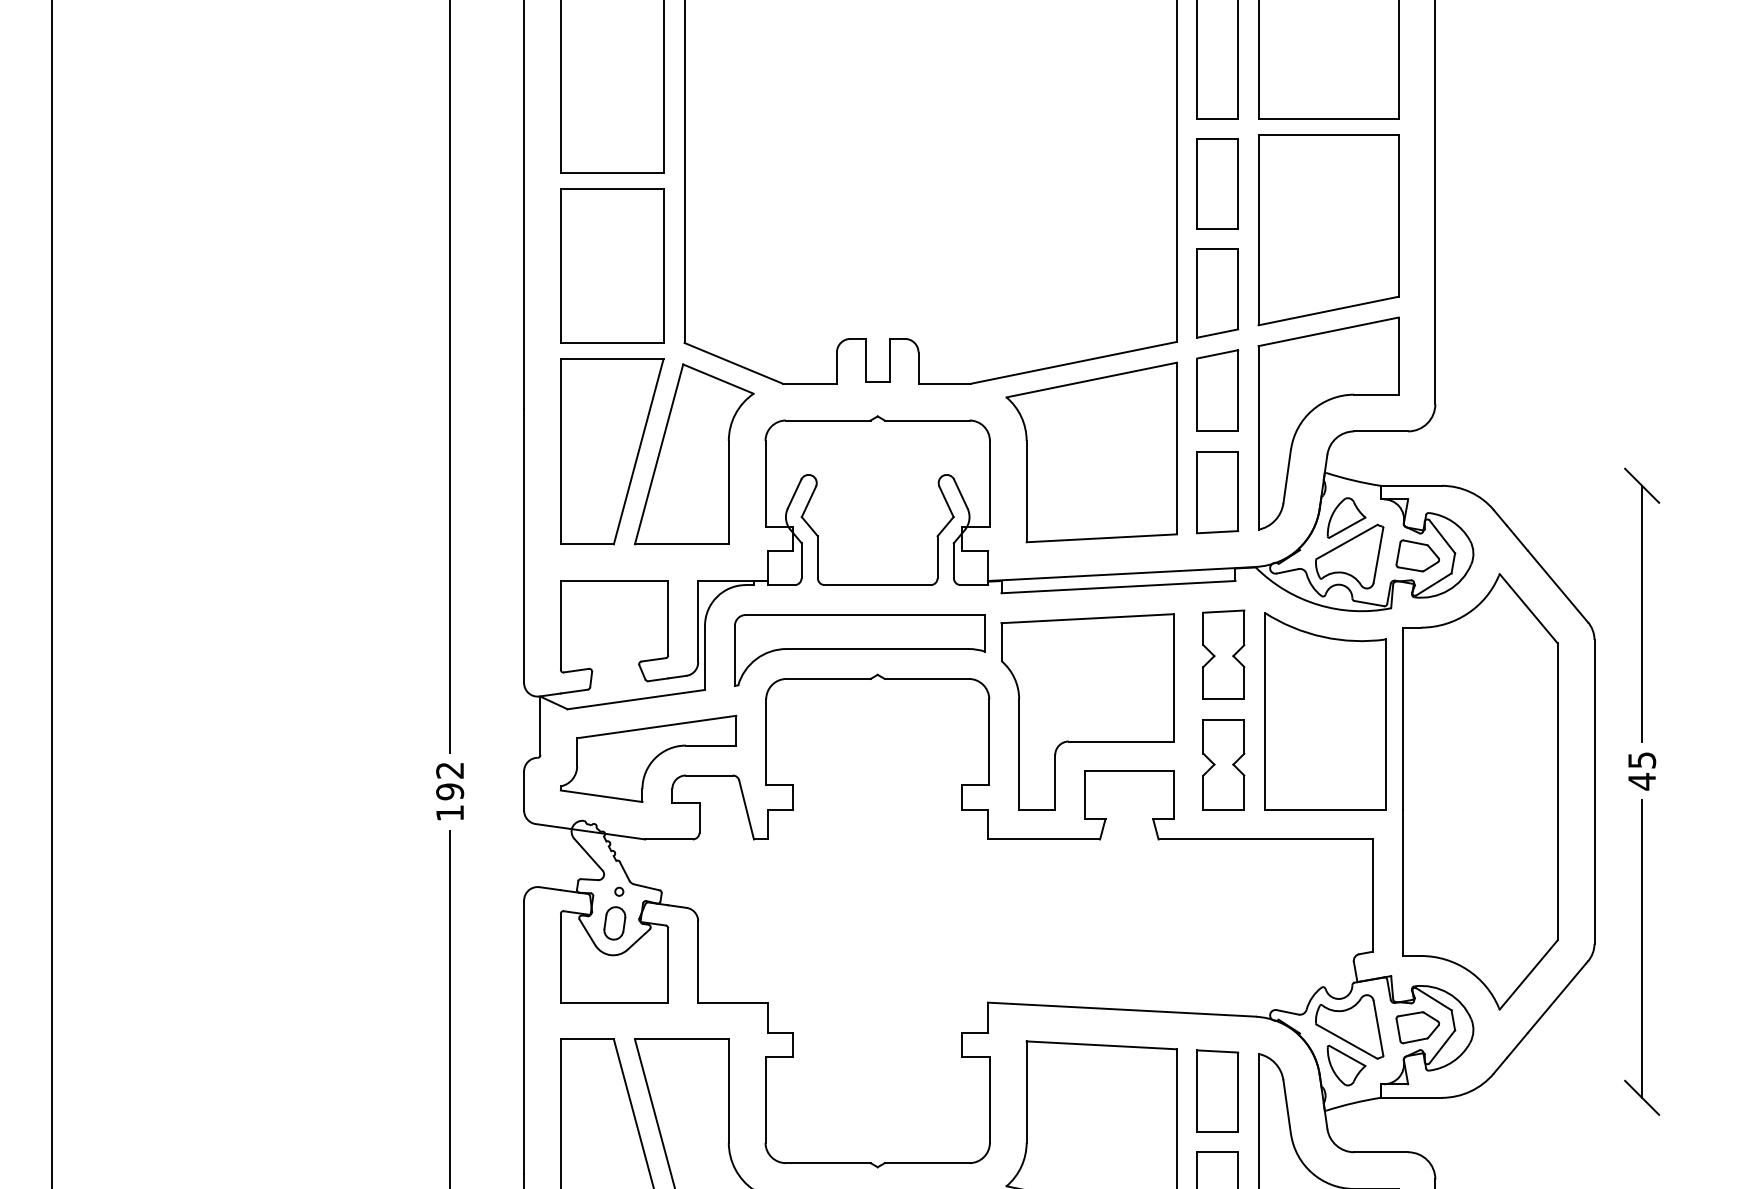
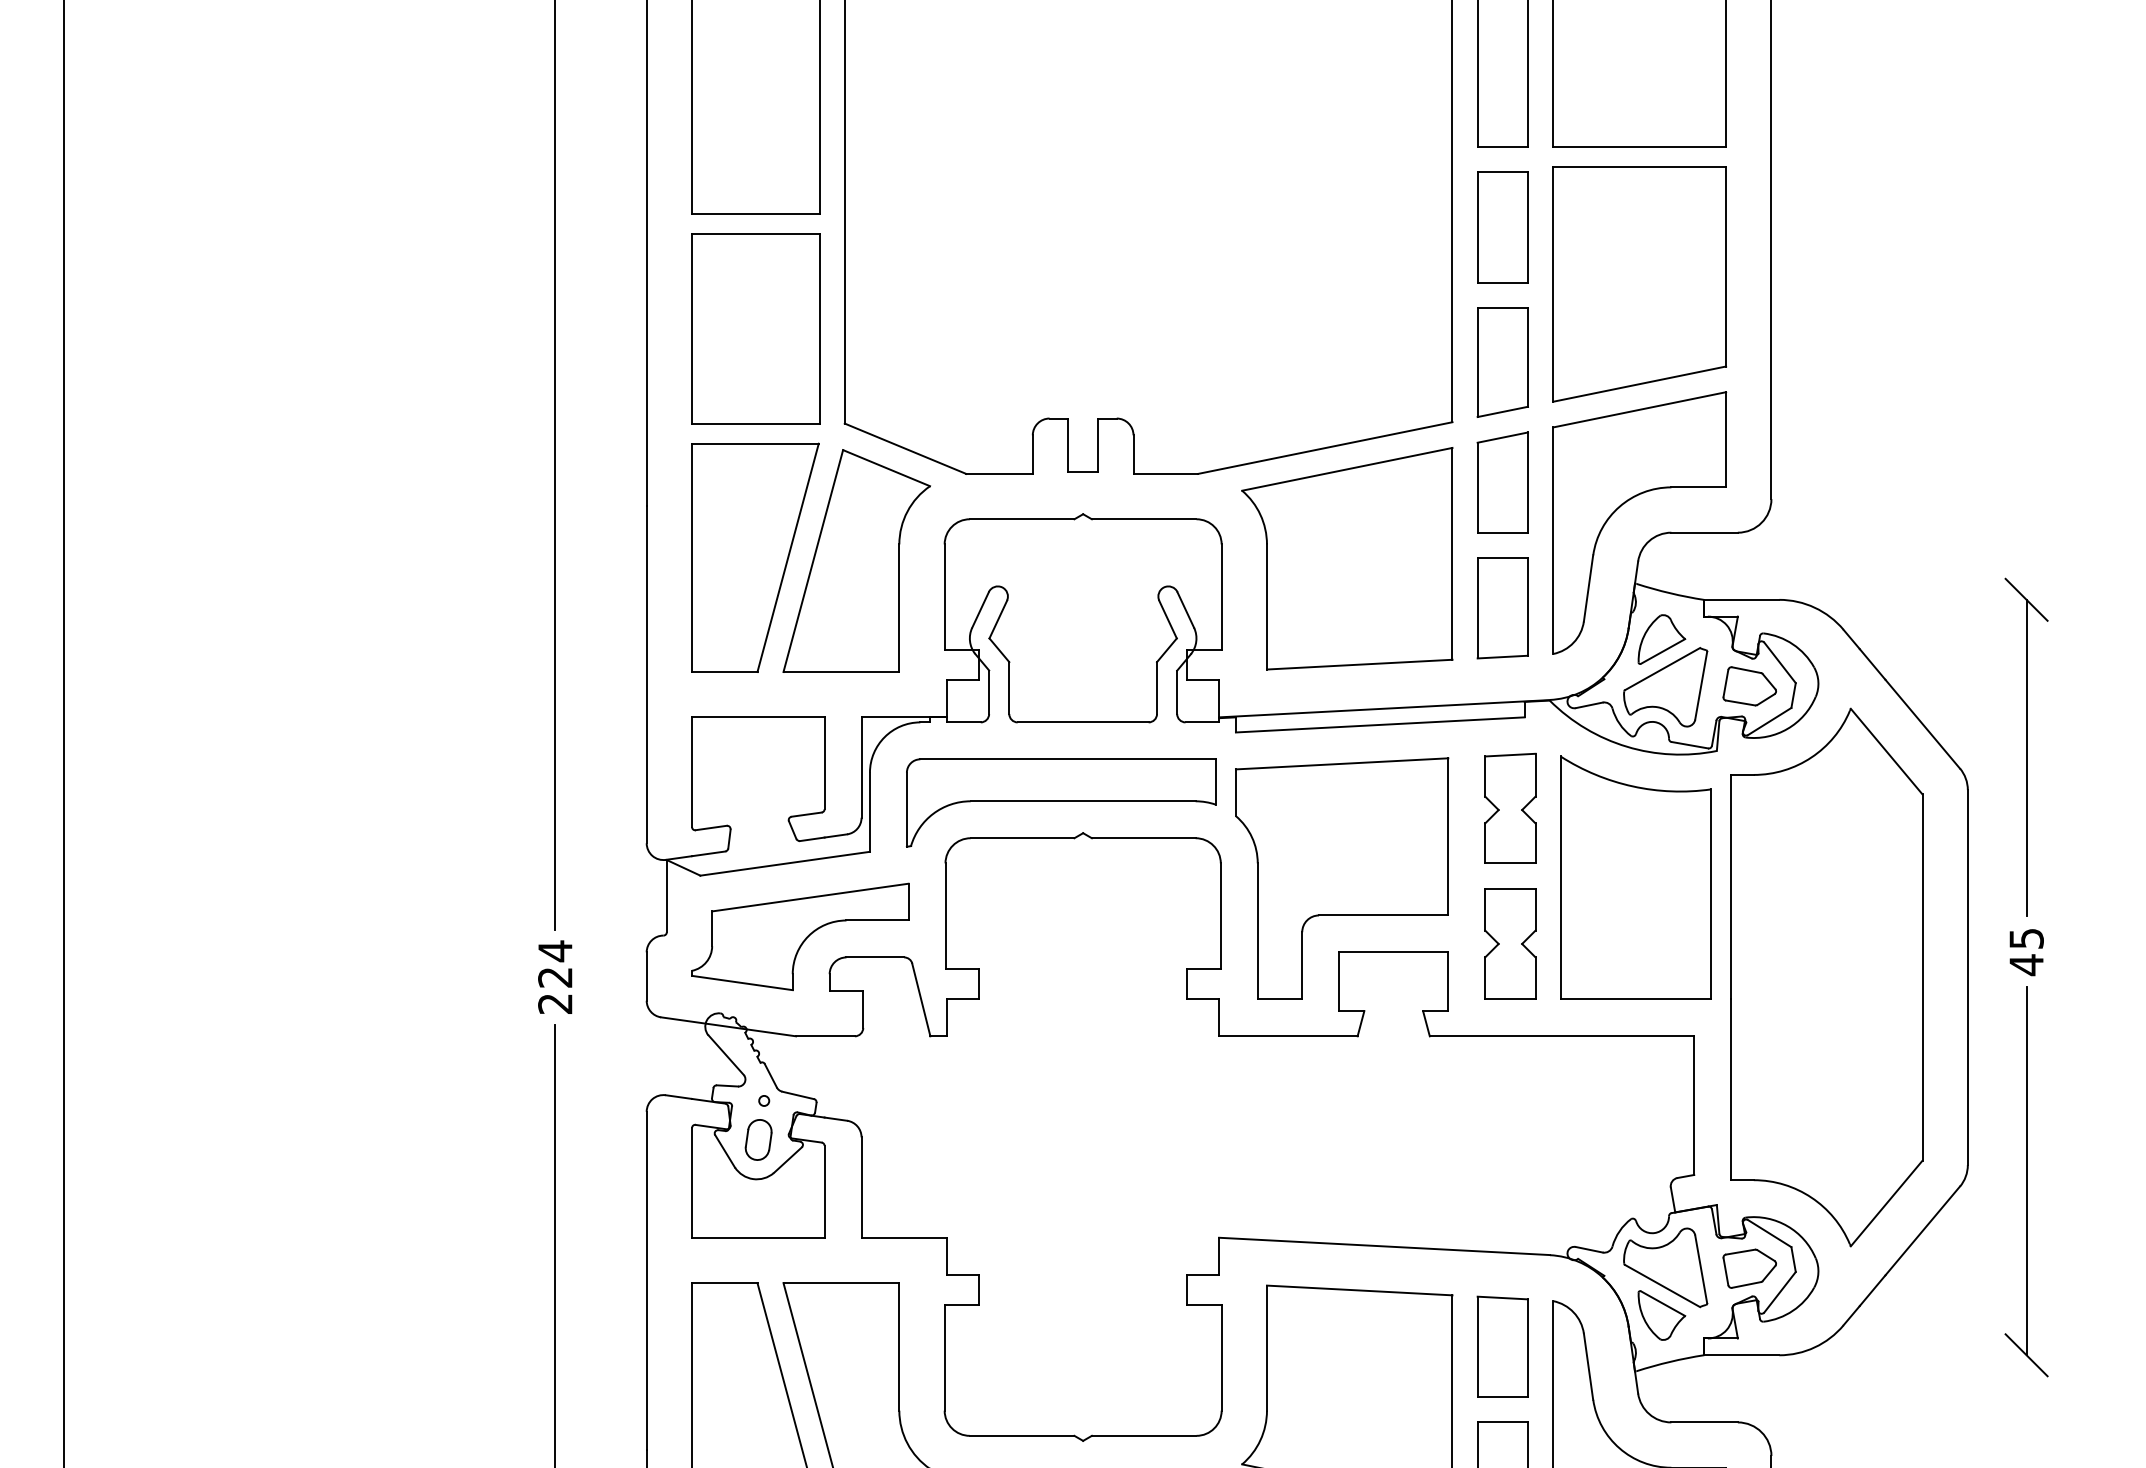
text: (450, 790) -> (555, 976), 192 -> 224

